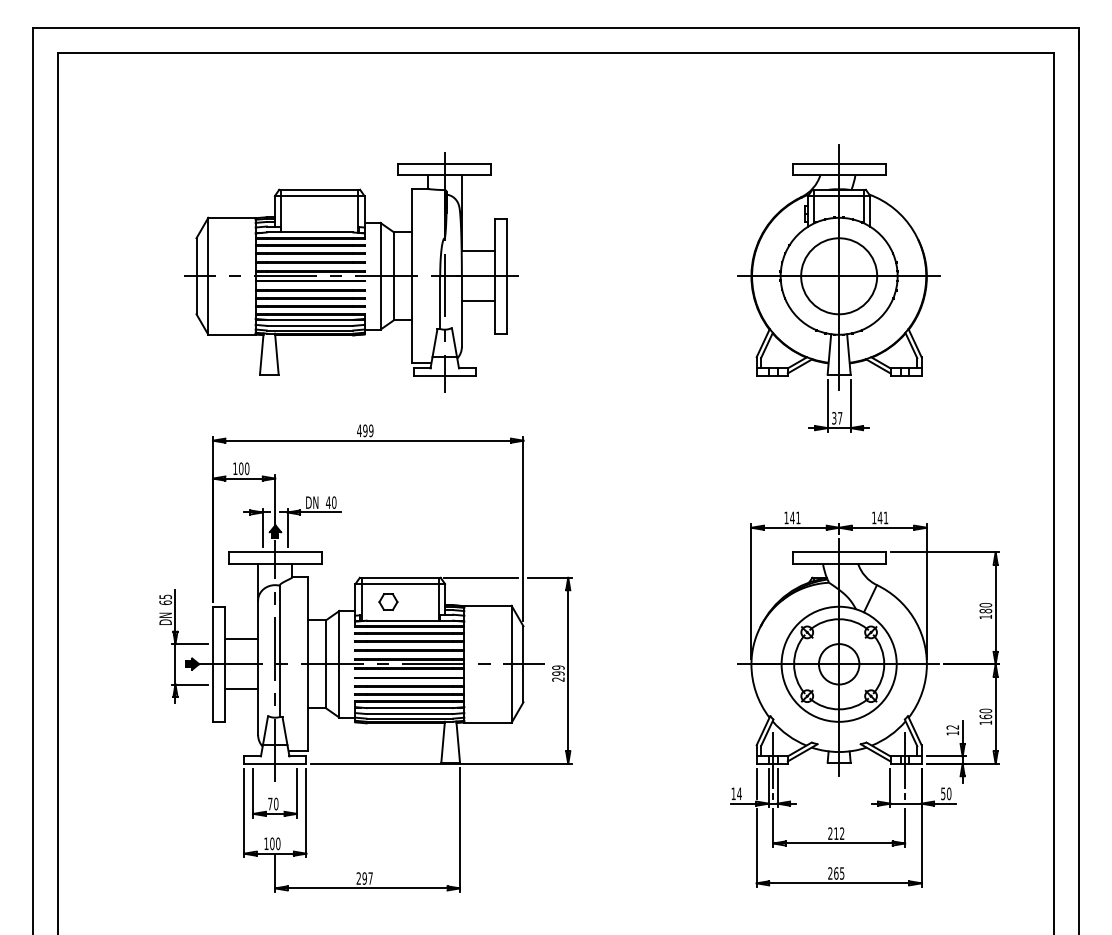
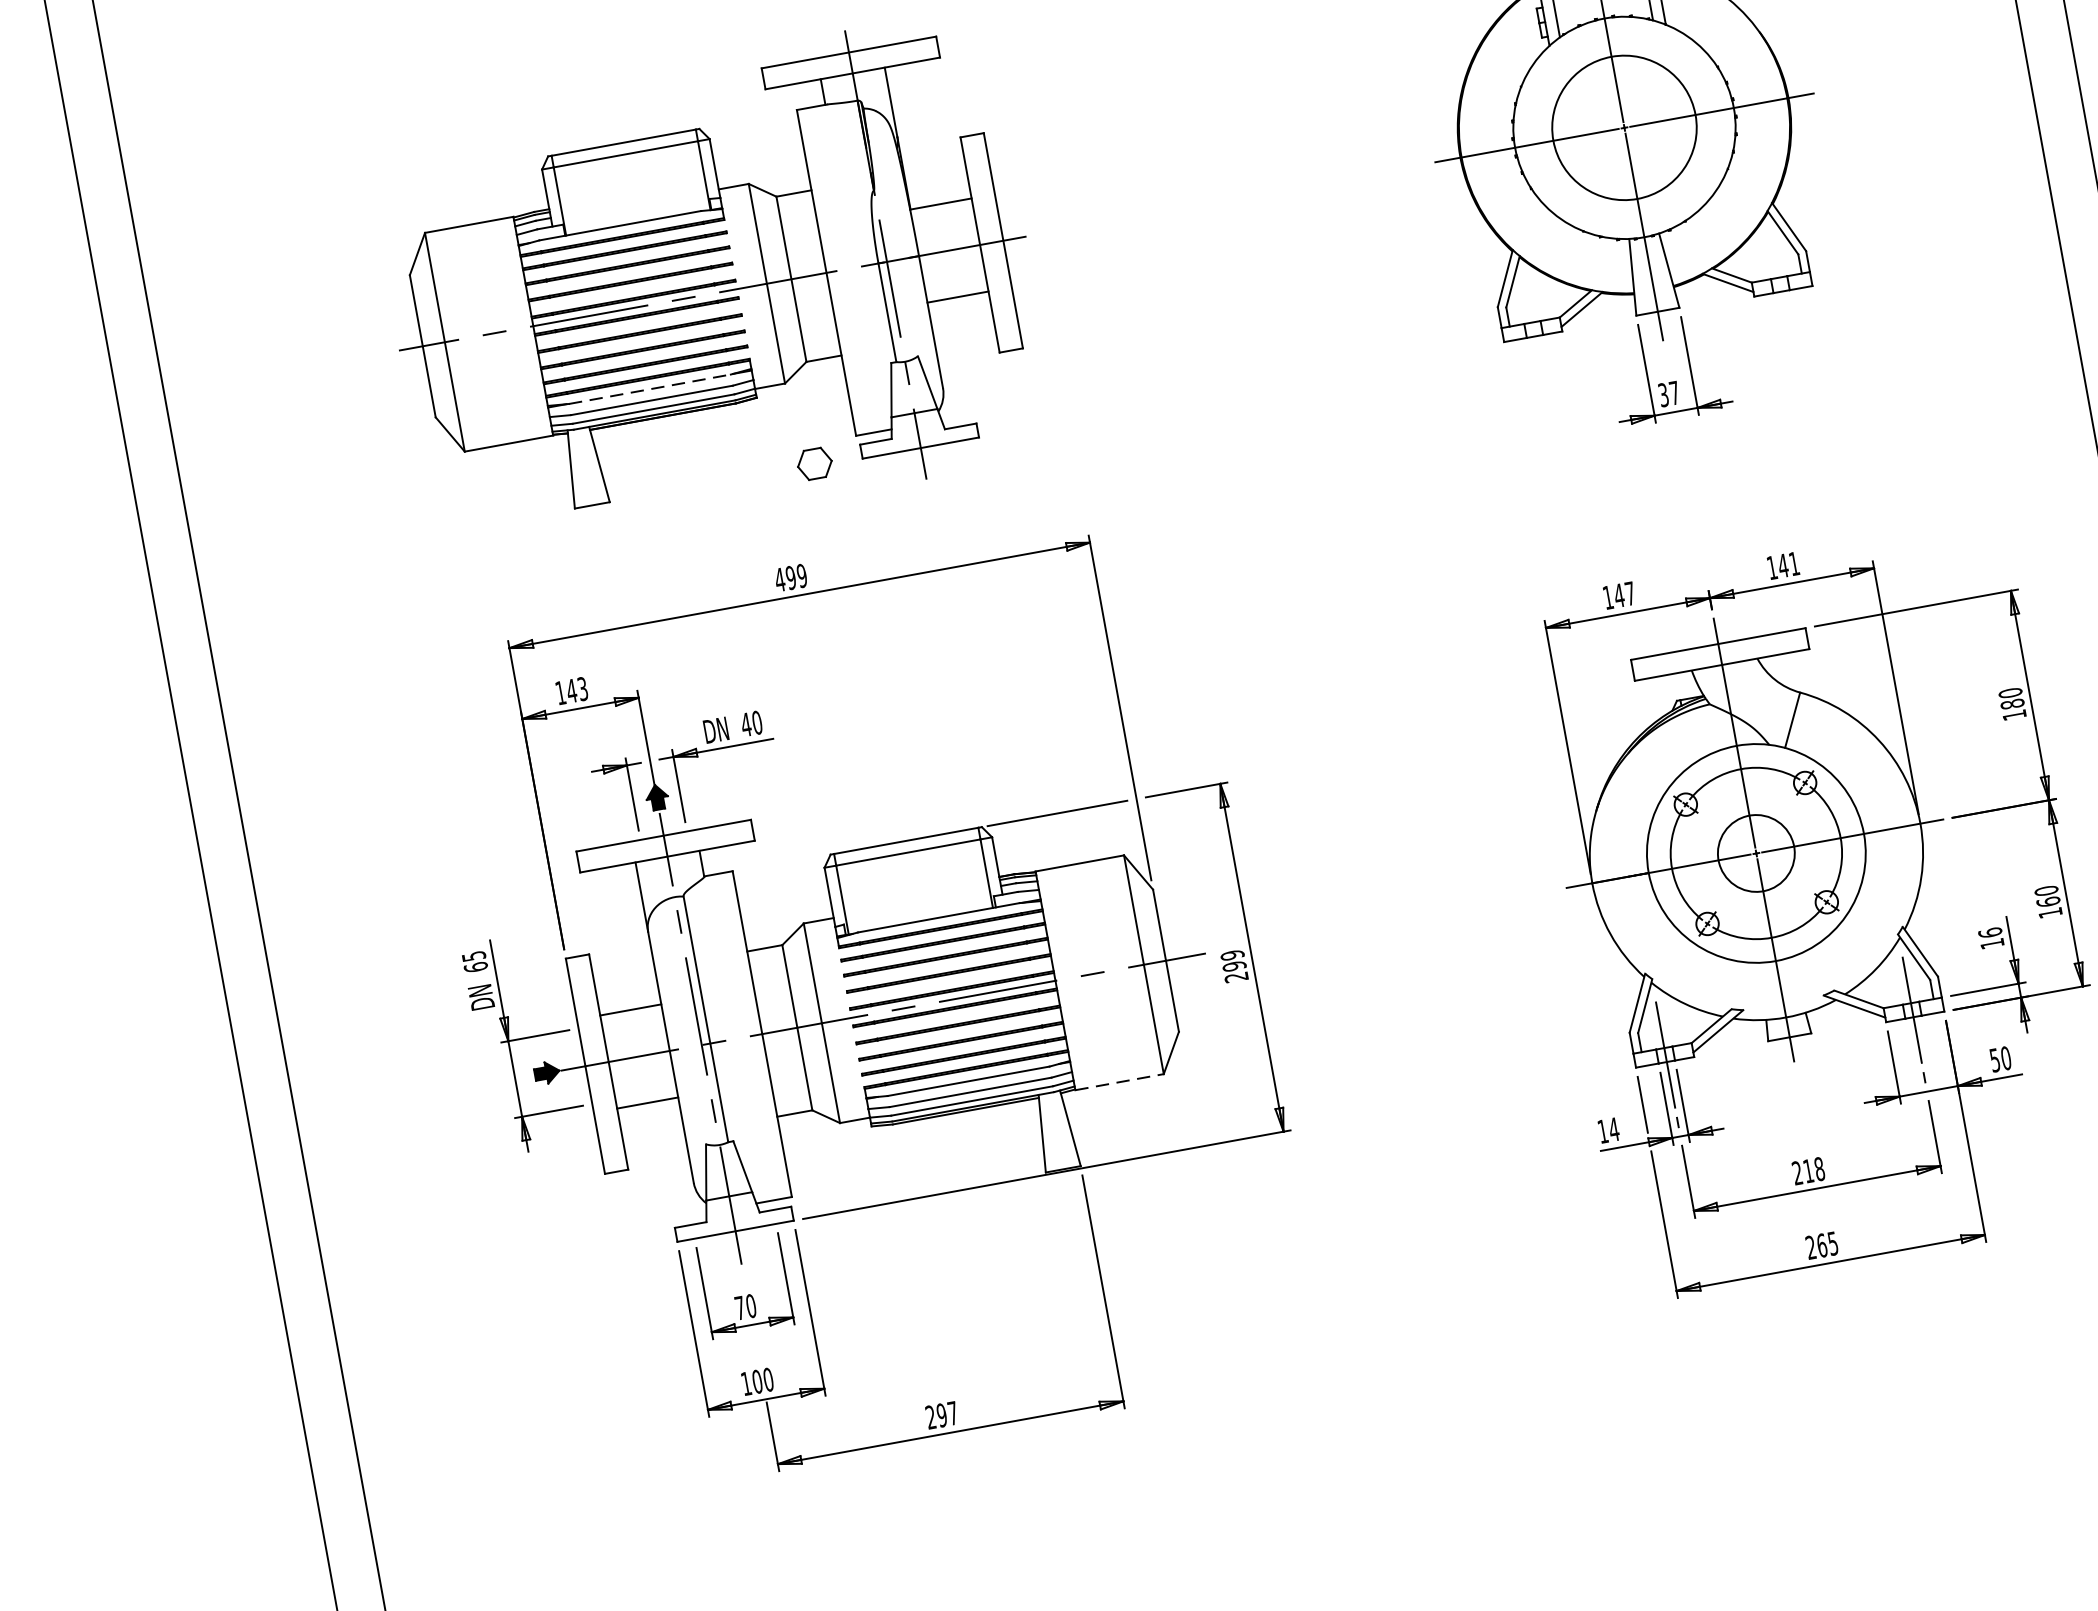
line: (310, 319) -> (650, 388), solid -> dashed
text: (243, 468) -> (575, 689), 100 -> 143
text: (798, 517) -> (1630, 592), 141 -> 147
part: (388, 601) -> (814, 462), moved
line: (488, 722) -> (1120, 1081), solid -> dashed
text: (952, 727) -> (1989, 933), 12 -> 16
text: (842, 833) -> (1820, 1168), 212 -> 218

